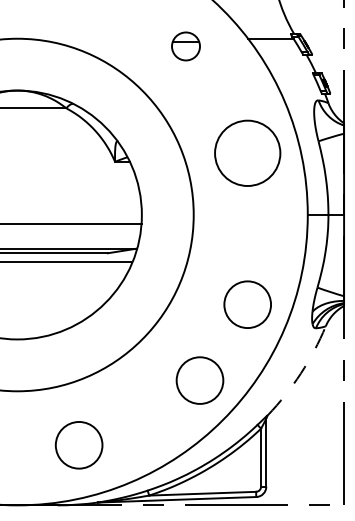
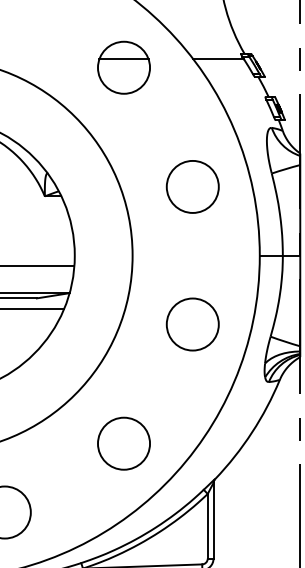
part: (185, 46) -> (123, 67), size x1.67
circle: (247, 153) -> (192, 187), size x0.71
circle: (247, 304) -> (192, 324), moved
arc: (300, 373) -> (251, 432), dashed -> solid
circle: (199, 380) -> (123, 443), moved

